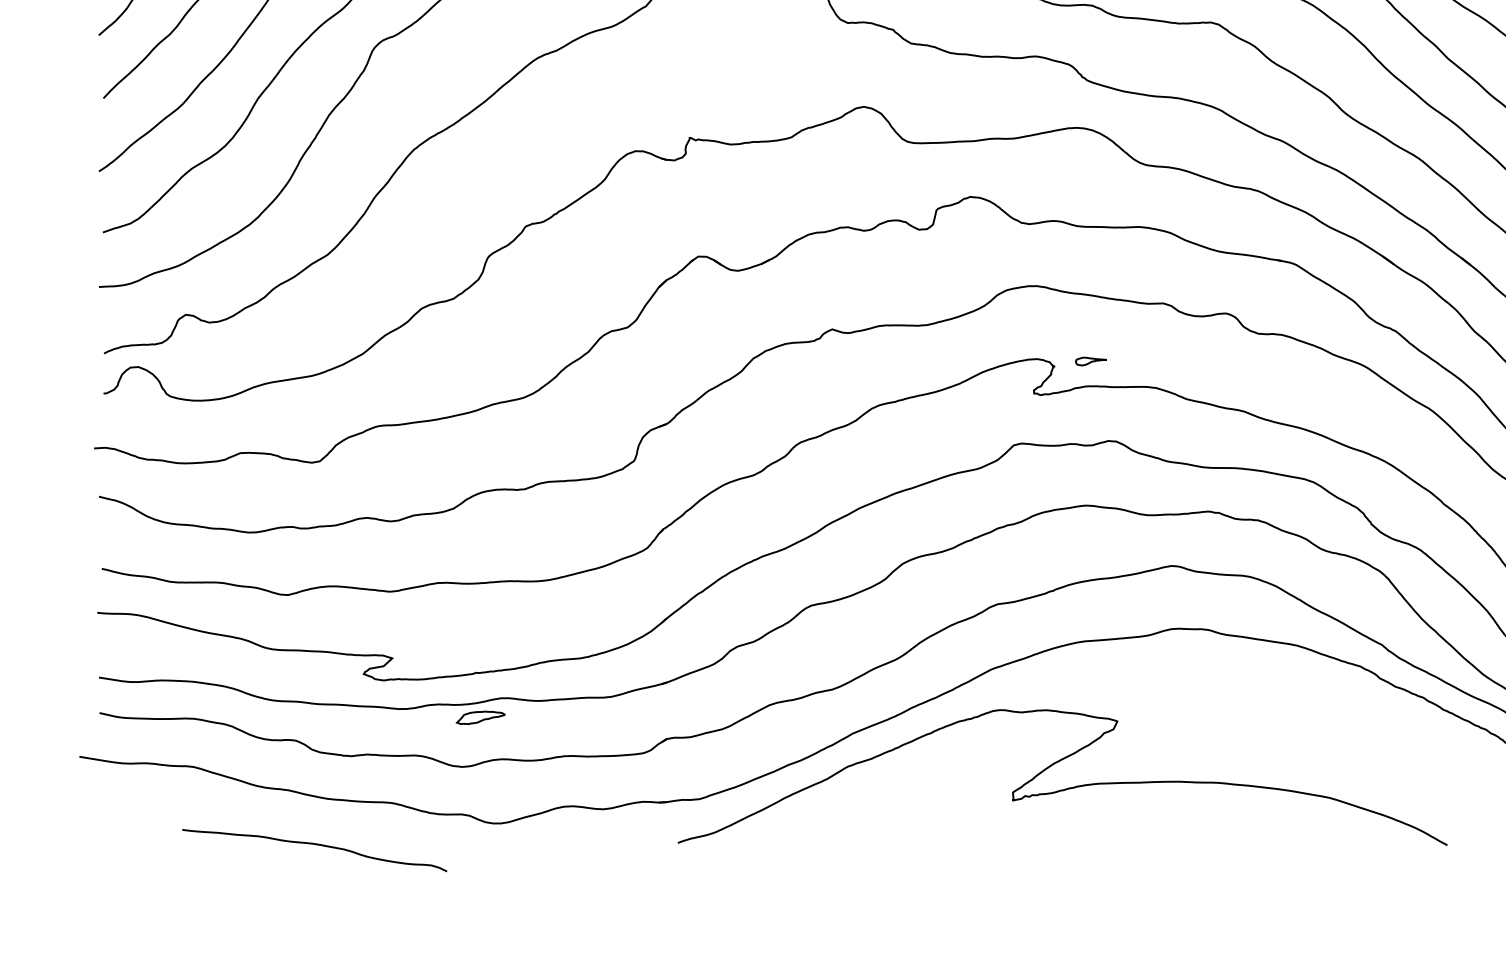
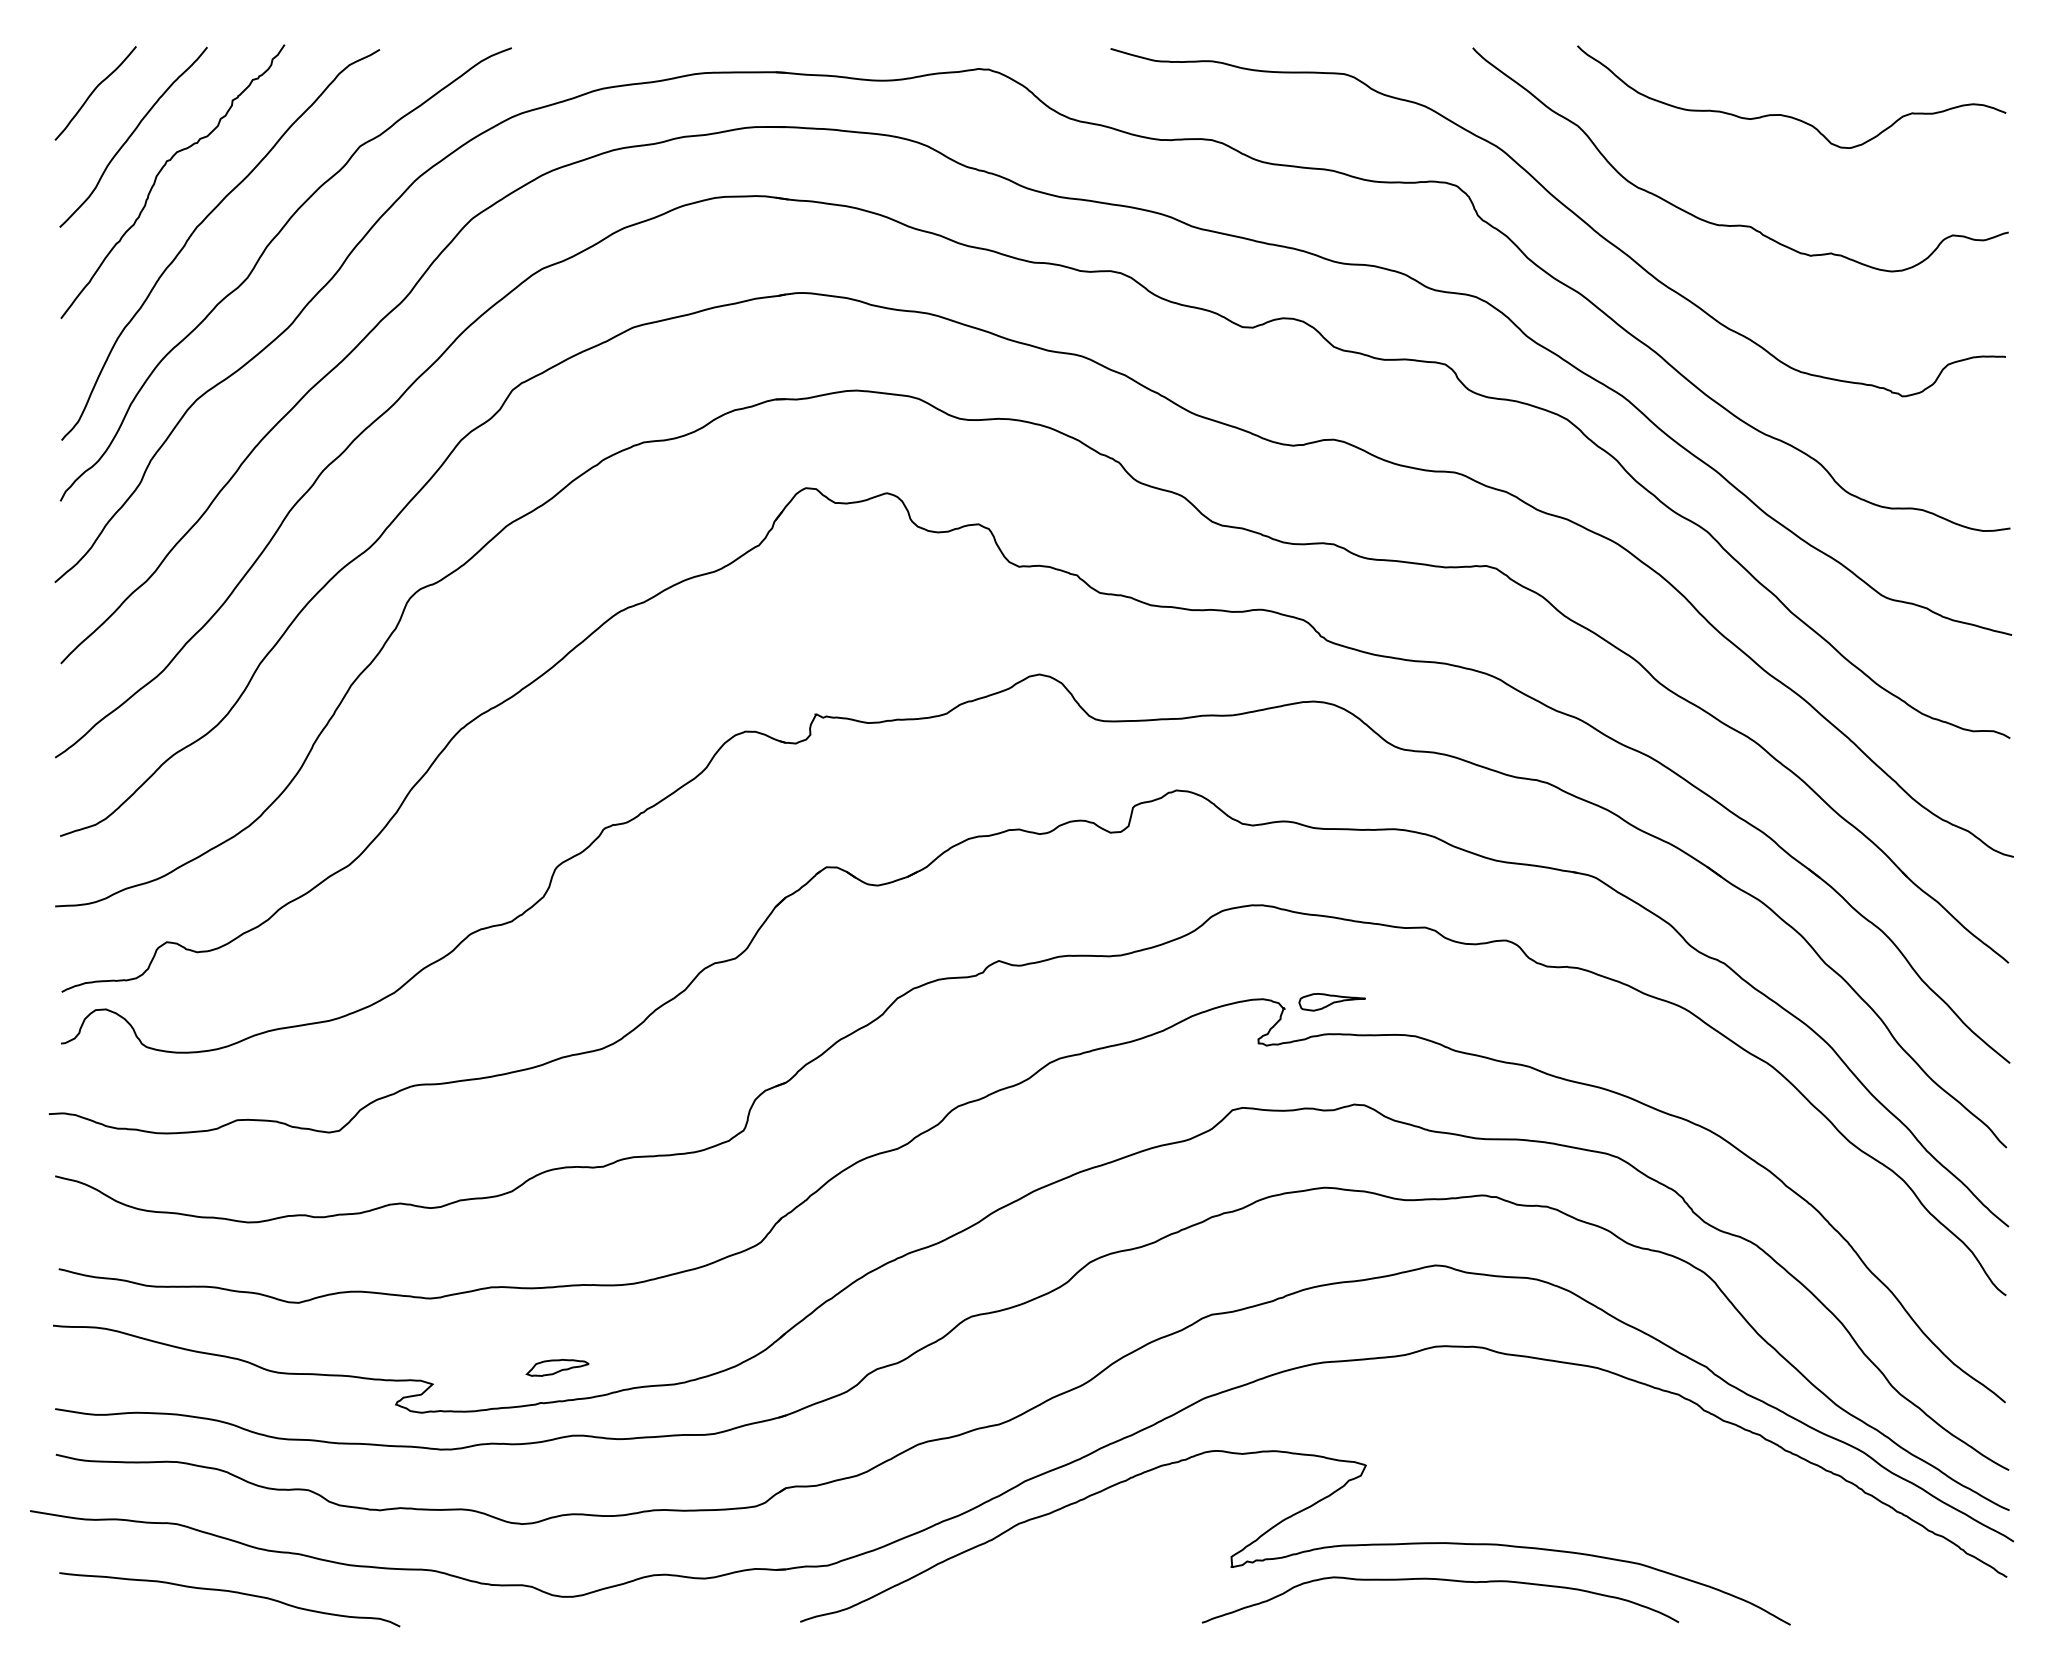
part: (1090, 361) -> (1331, 1002), size x1.67
part: (480, 717) -> (557, 1367), moved
curve: (1175, 810) -> (1440, 1580), added
curve: (314, 844) -> (229, 1592), moved

